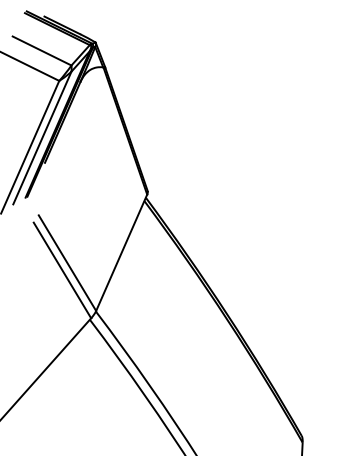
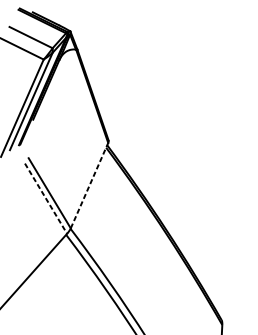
line: (121, 252) -> (89, 185), solid -> dashed
line: (62, 270) -> (46, 198), solid -> dashed

